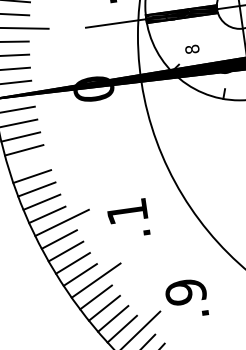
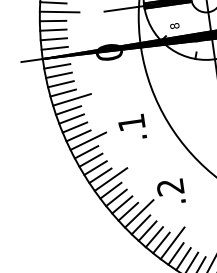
line: (36, 160) -> (71, 99), added
text: (128, 215) -> (132, 125), moved
text: (185, 292) -> (170, 187), .9 -> .2

